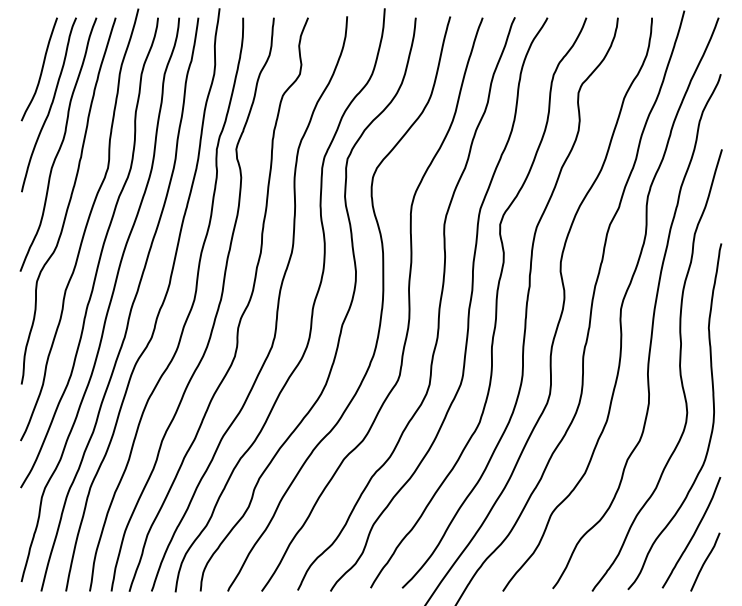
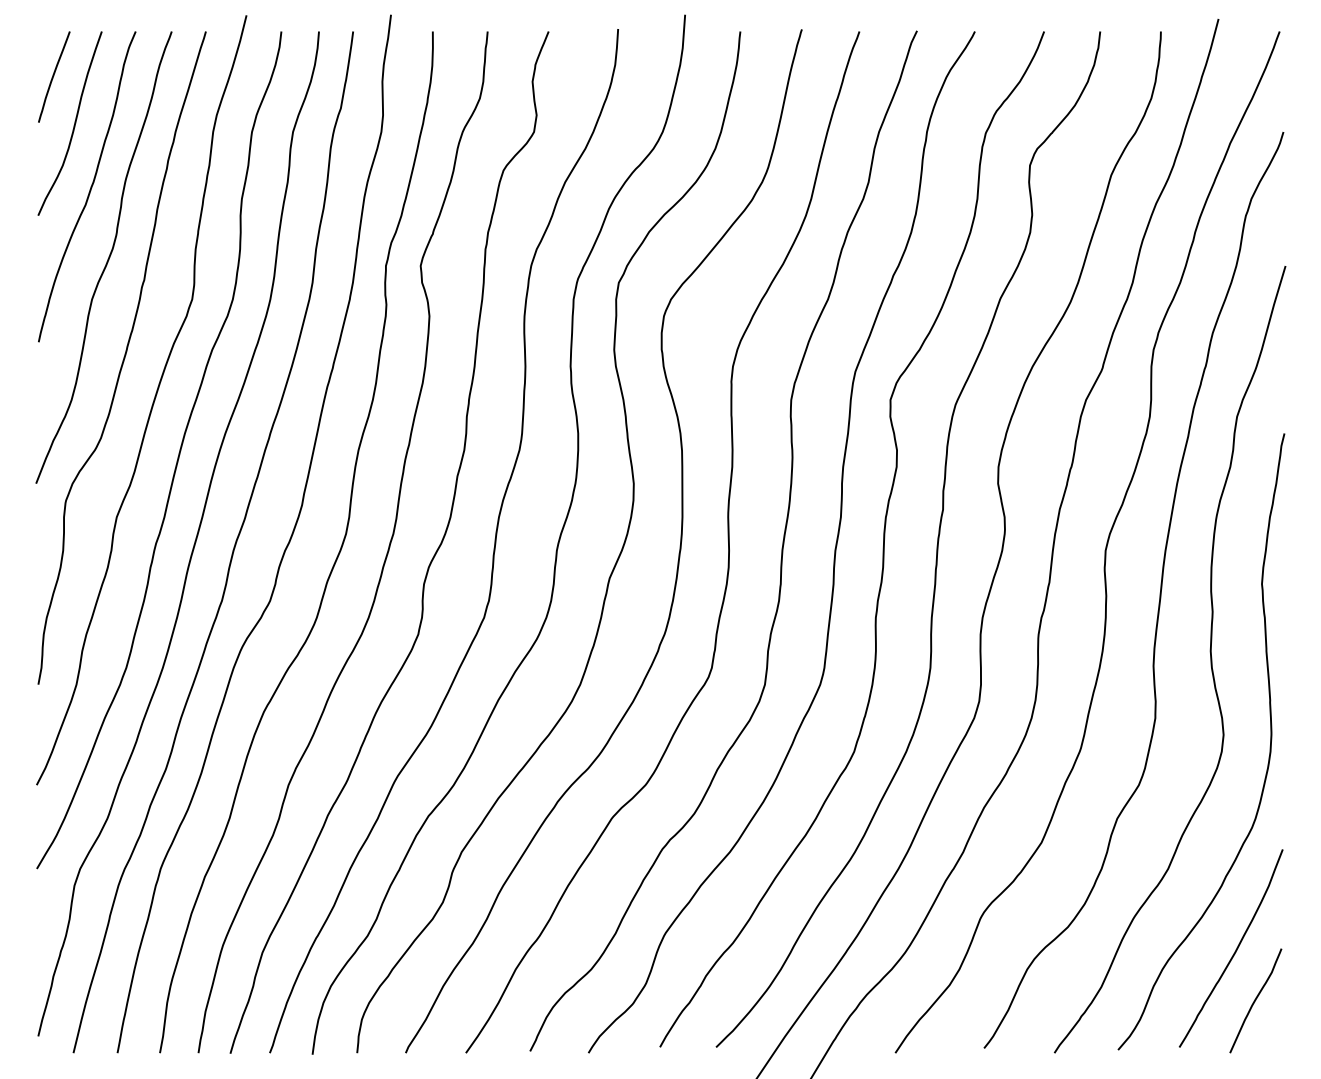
line: (30, 42) -> (54, 75), added

